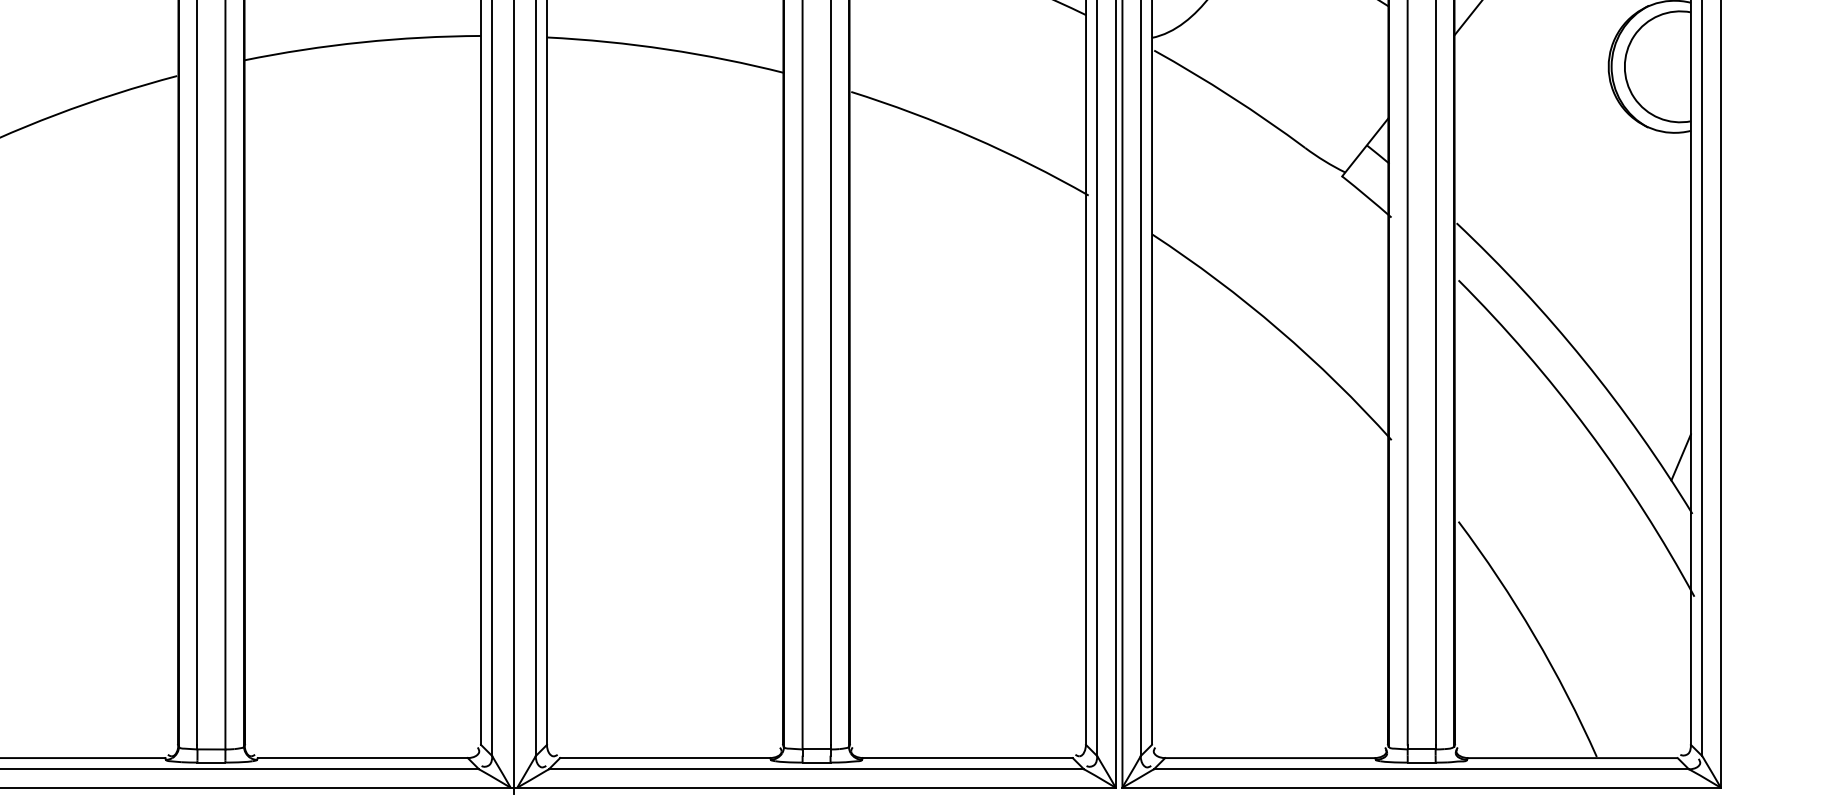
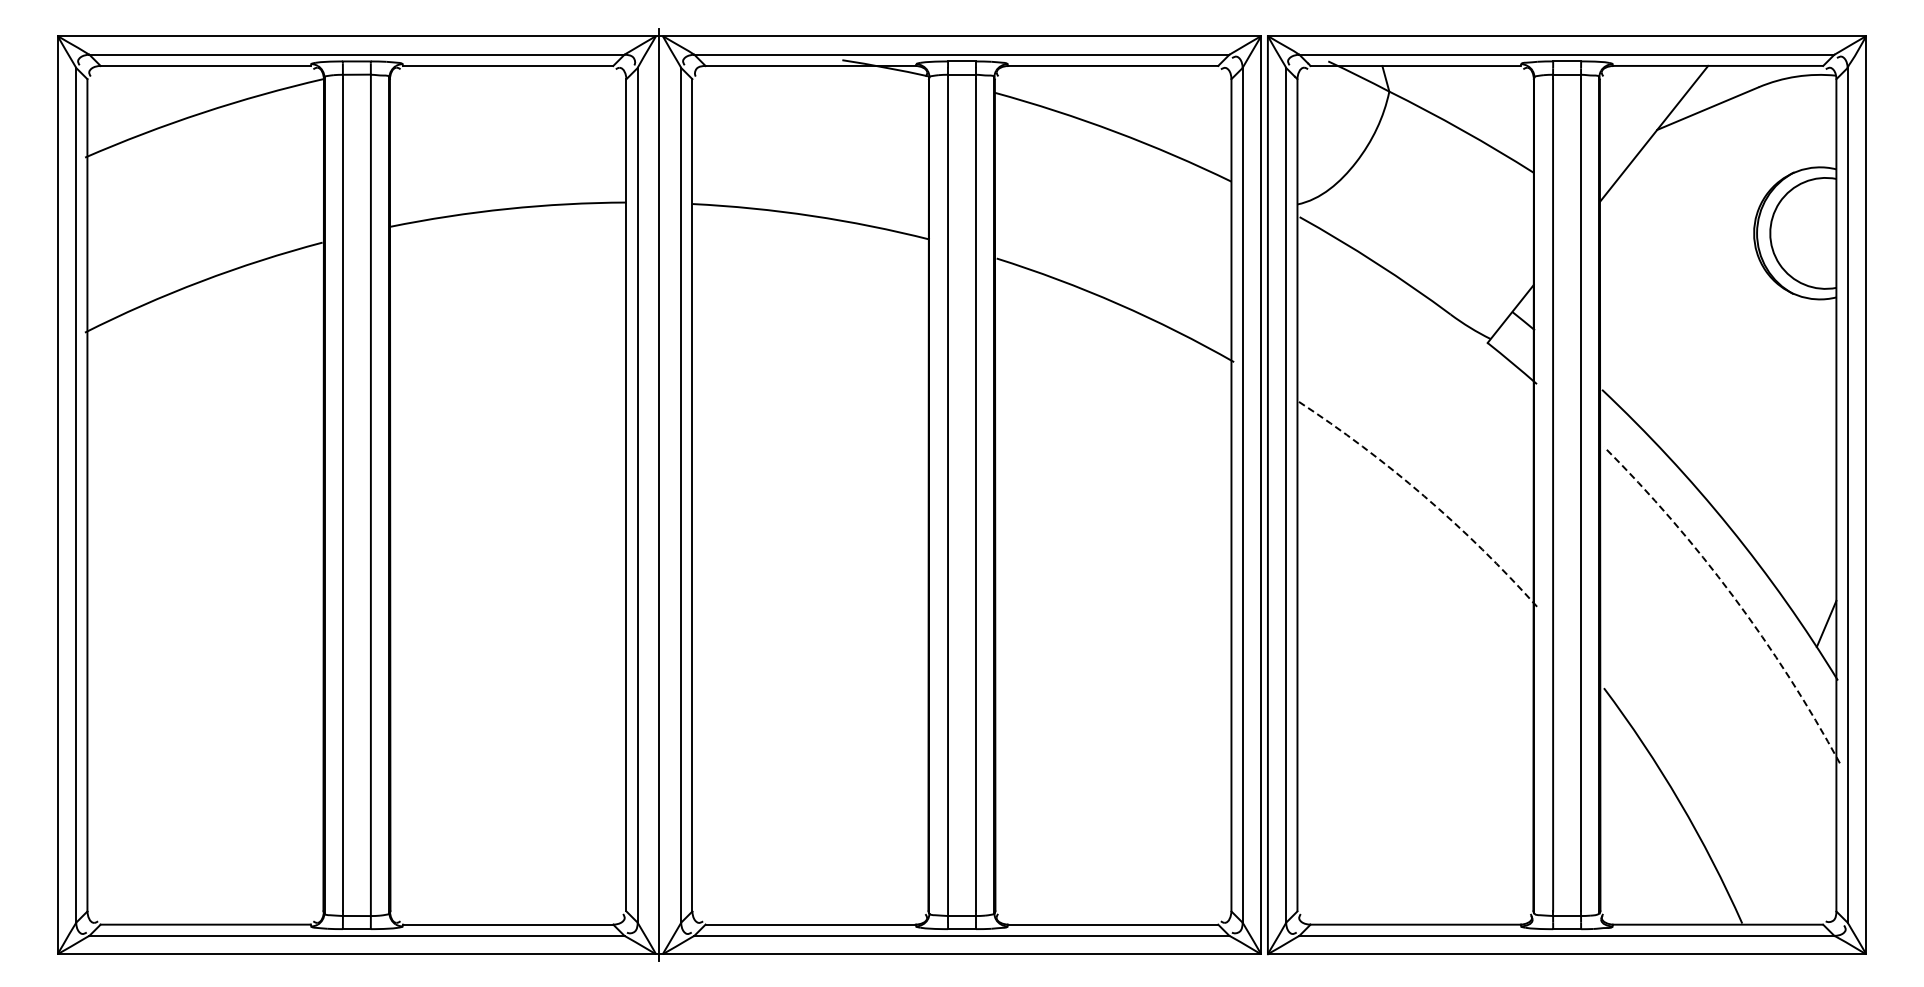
arc: (1279, 329) -> (1424, 496), solid -> dashed
arc: (1588, 429) -> (1733, 596), solid -> dashed

